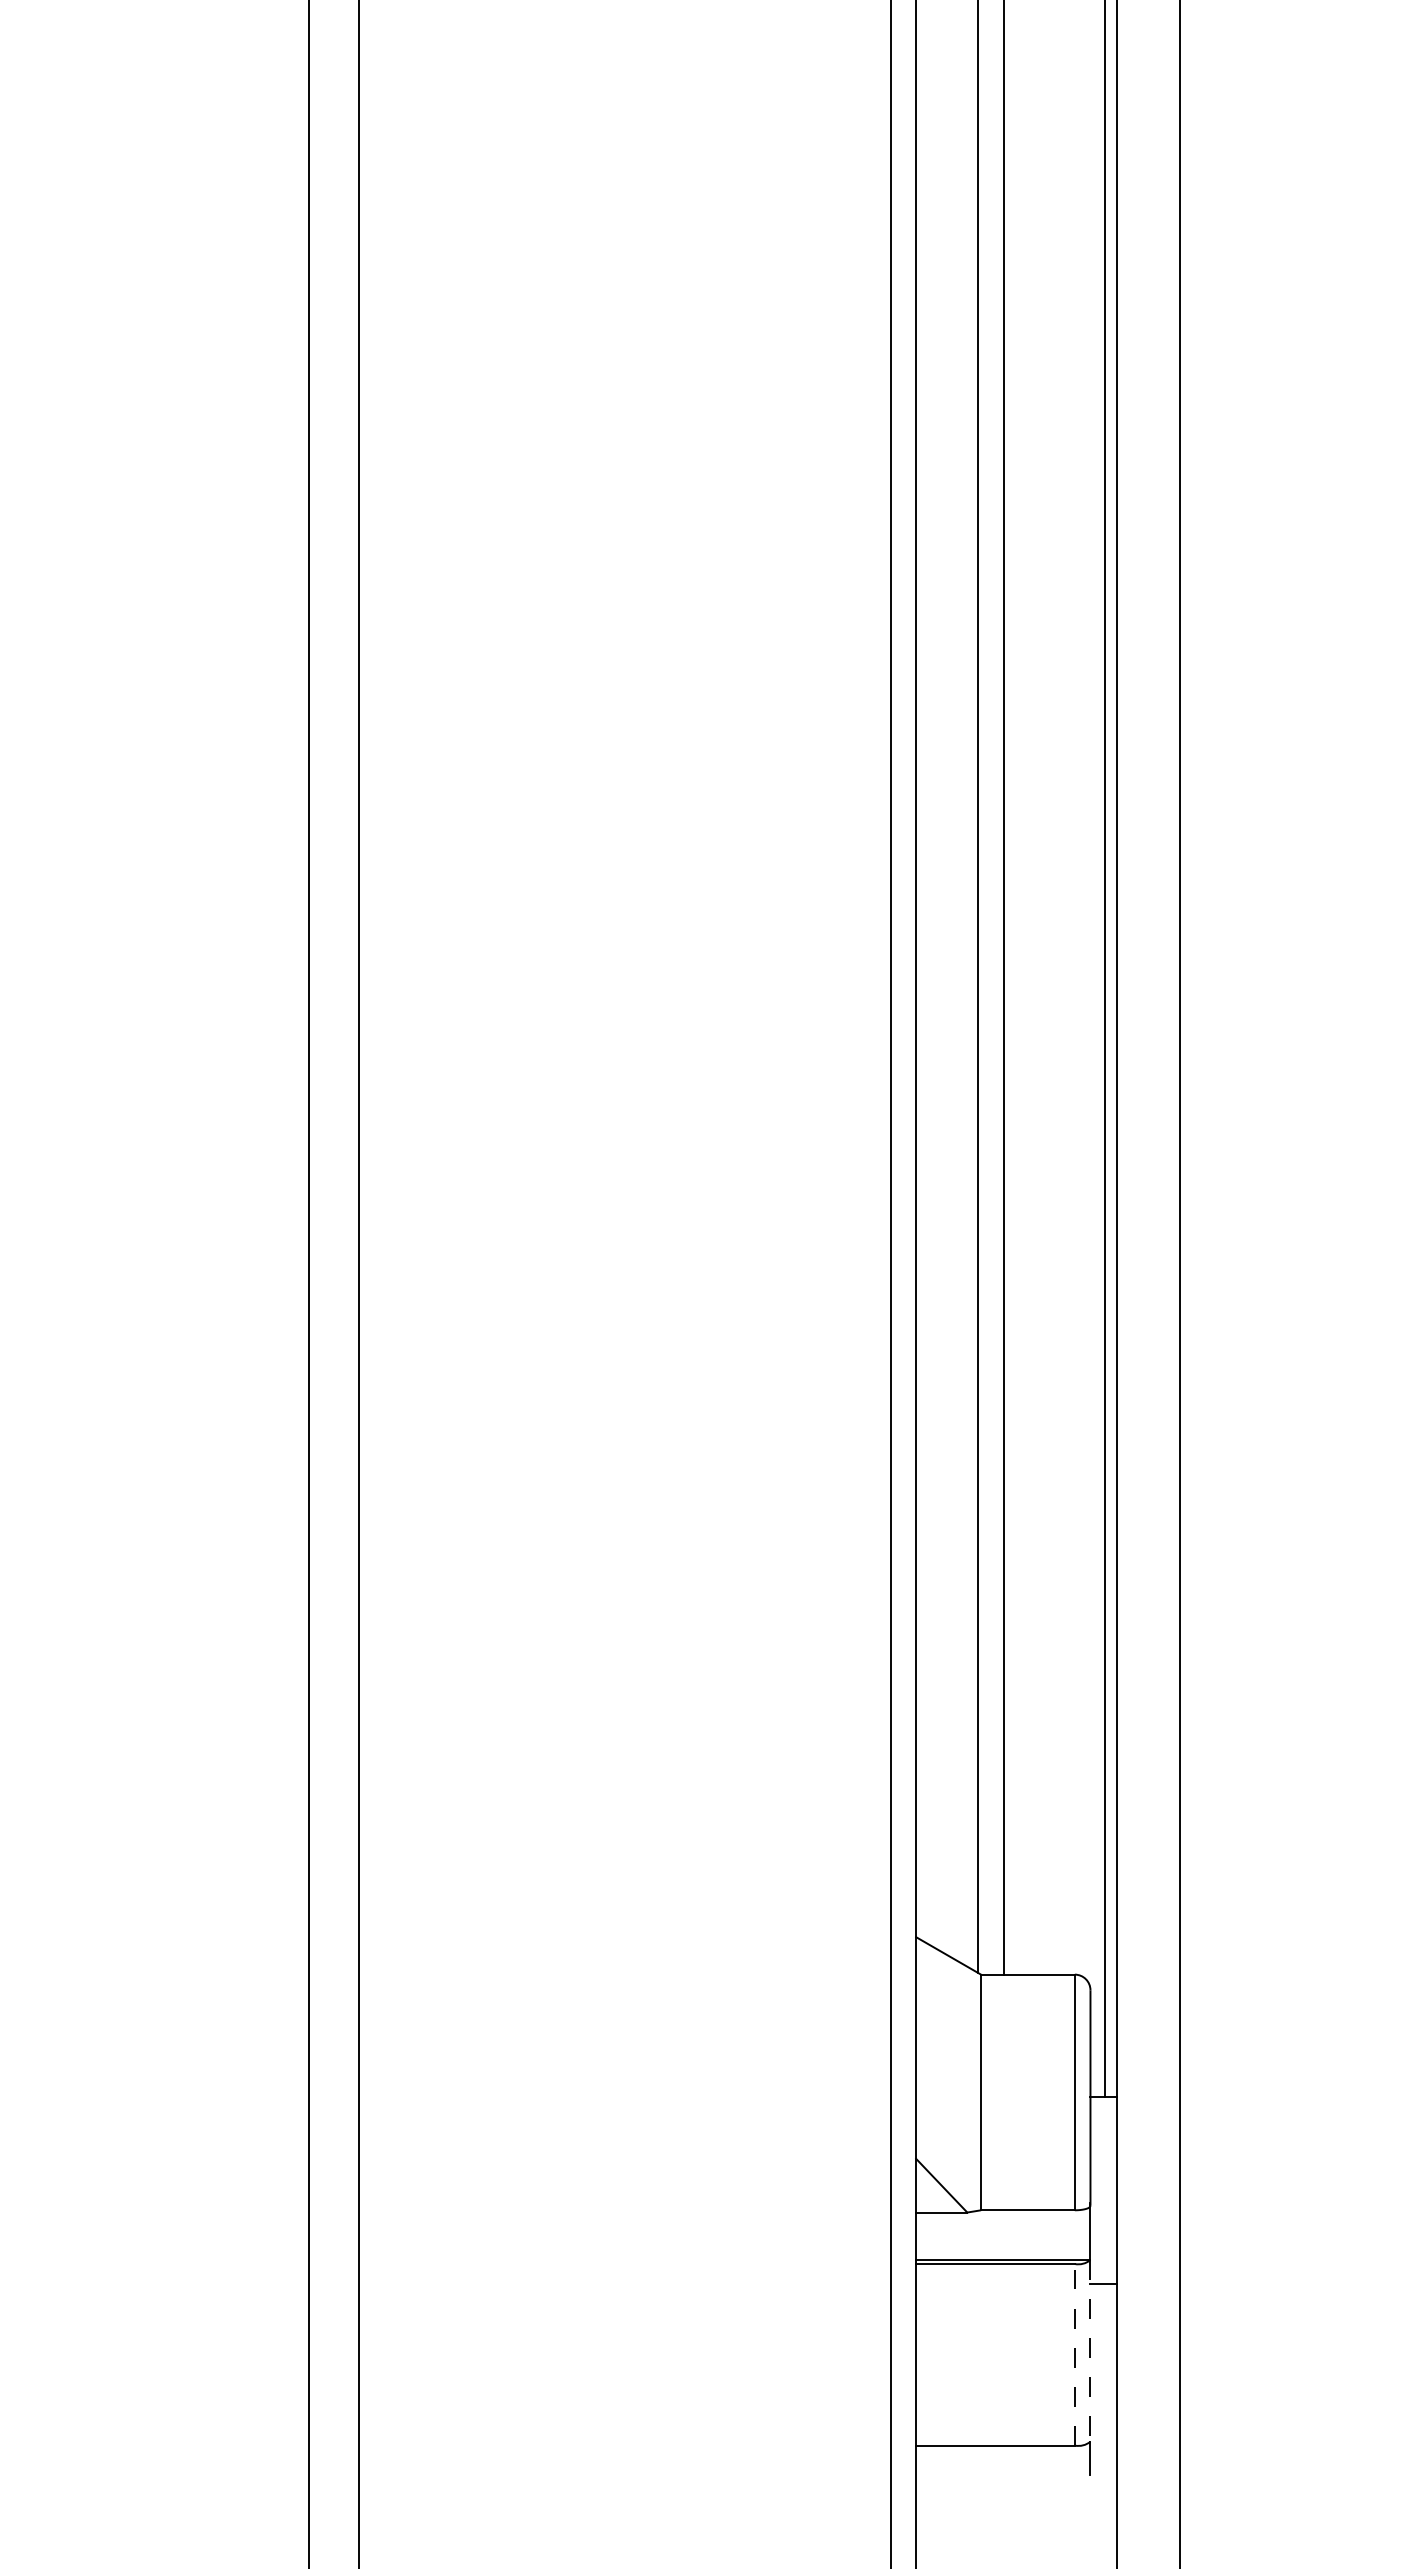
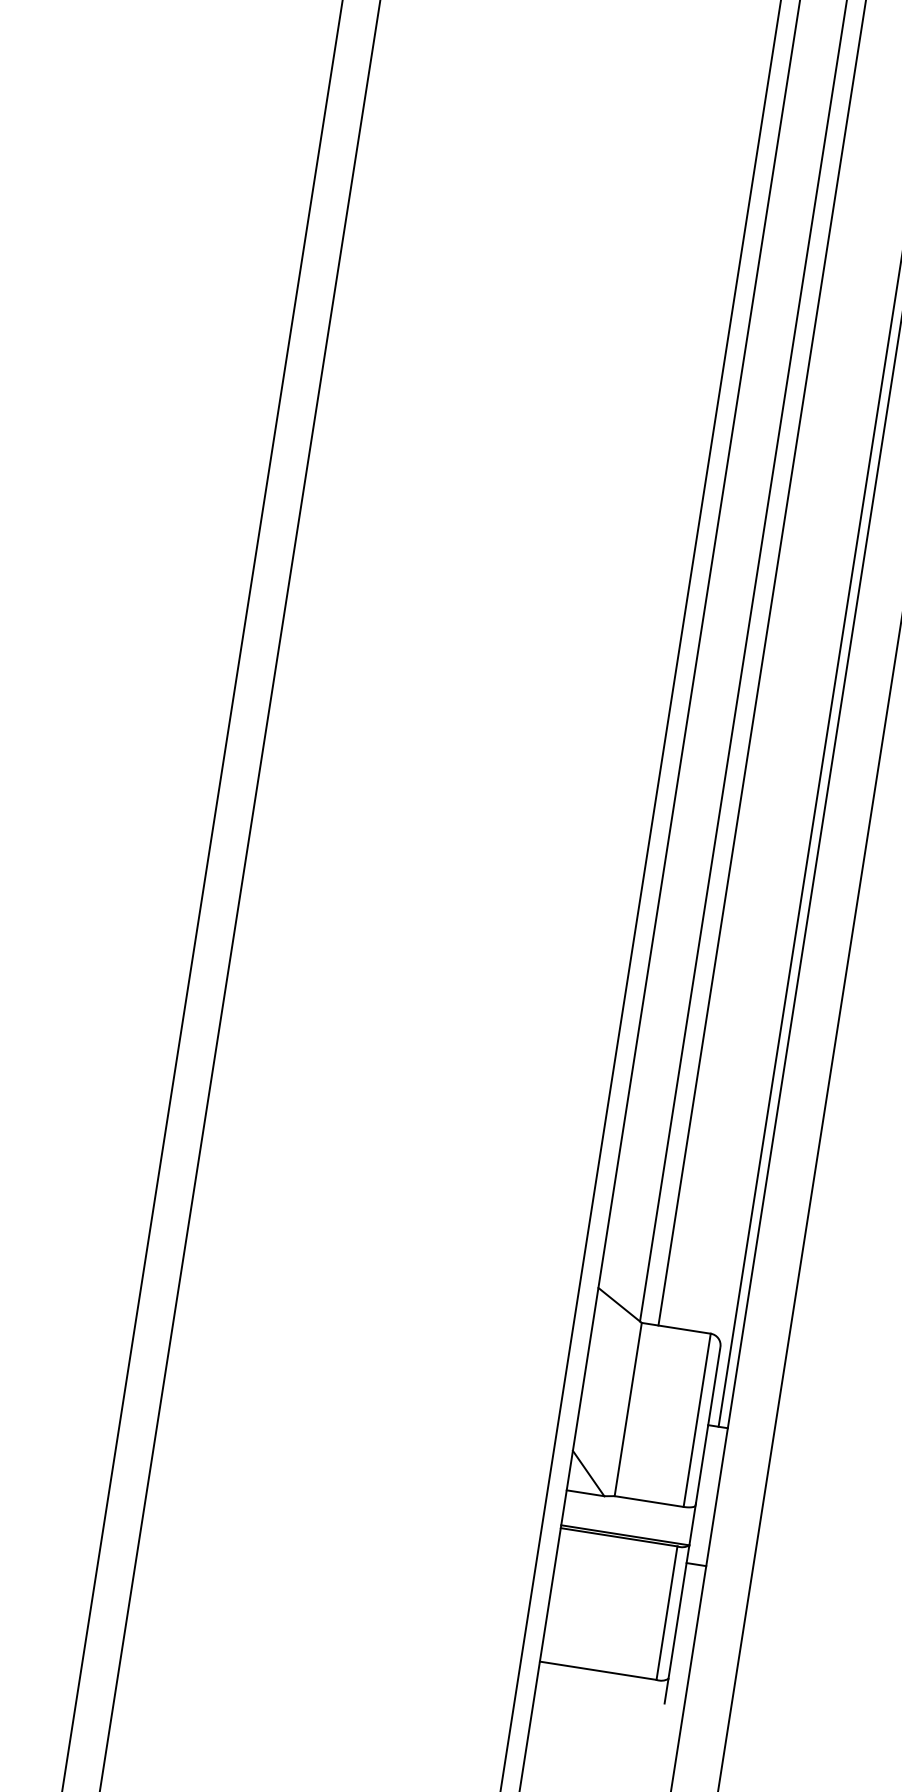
line: (1090, 2350) -> (679, 1611), dashed -> solid
line: (1074, 2354) -> (666, 1612), dashed -> solid

